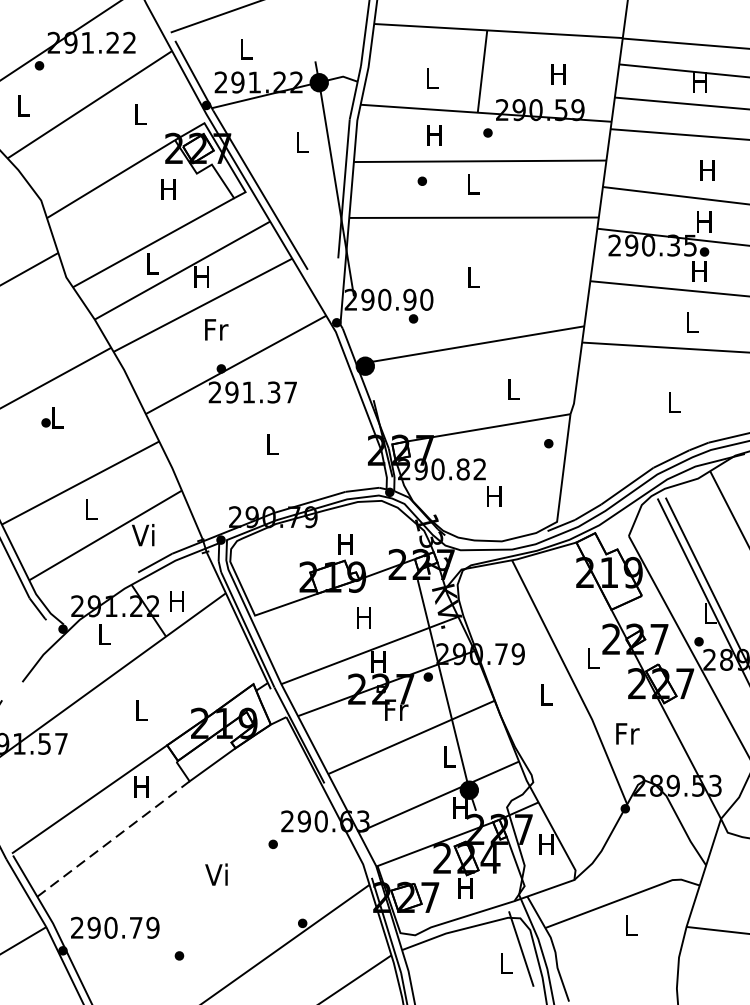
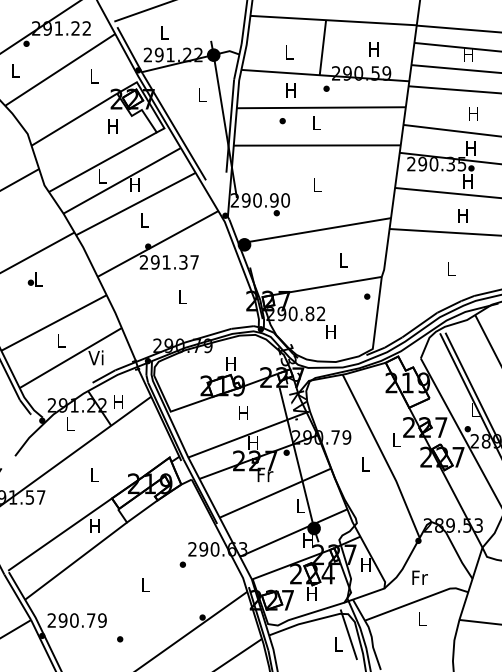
text: (691, 322) -> (462, 215), L -> H
text: (215, 329) -> (144, 220), Fr -> L
text: (626, 733) -> (419, 577), moved
line: (114, 839) -> (76, 561), dashed -> solid
text: (215, 873) -> (144, 584), Vi -> L

